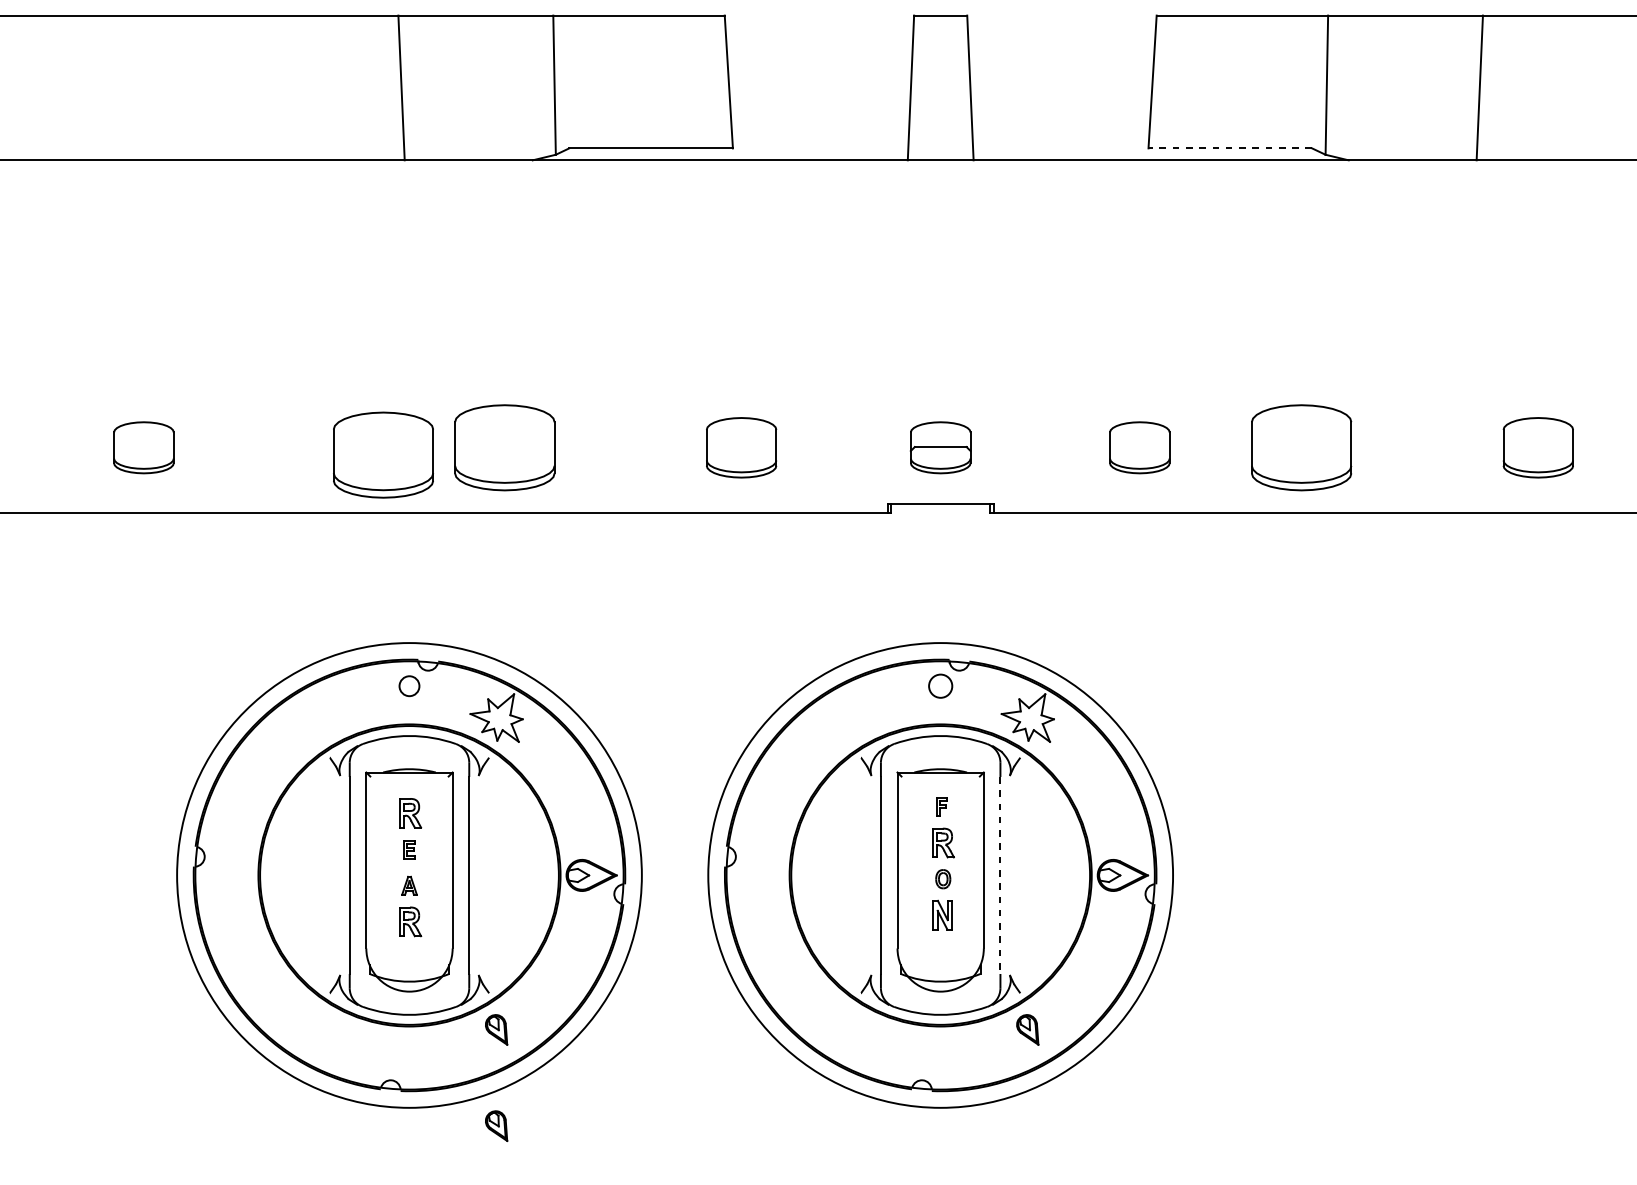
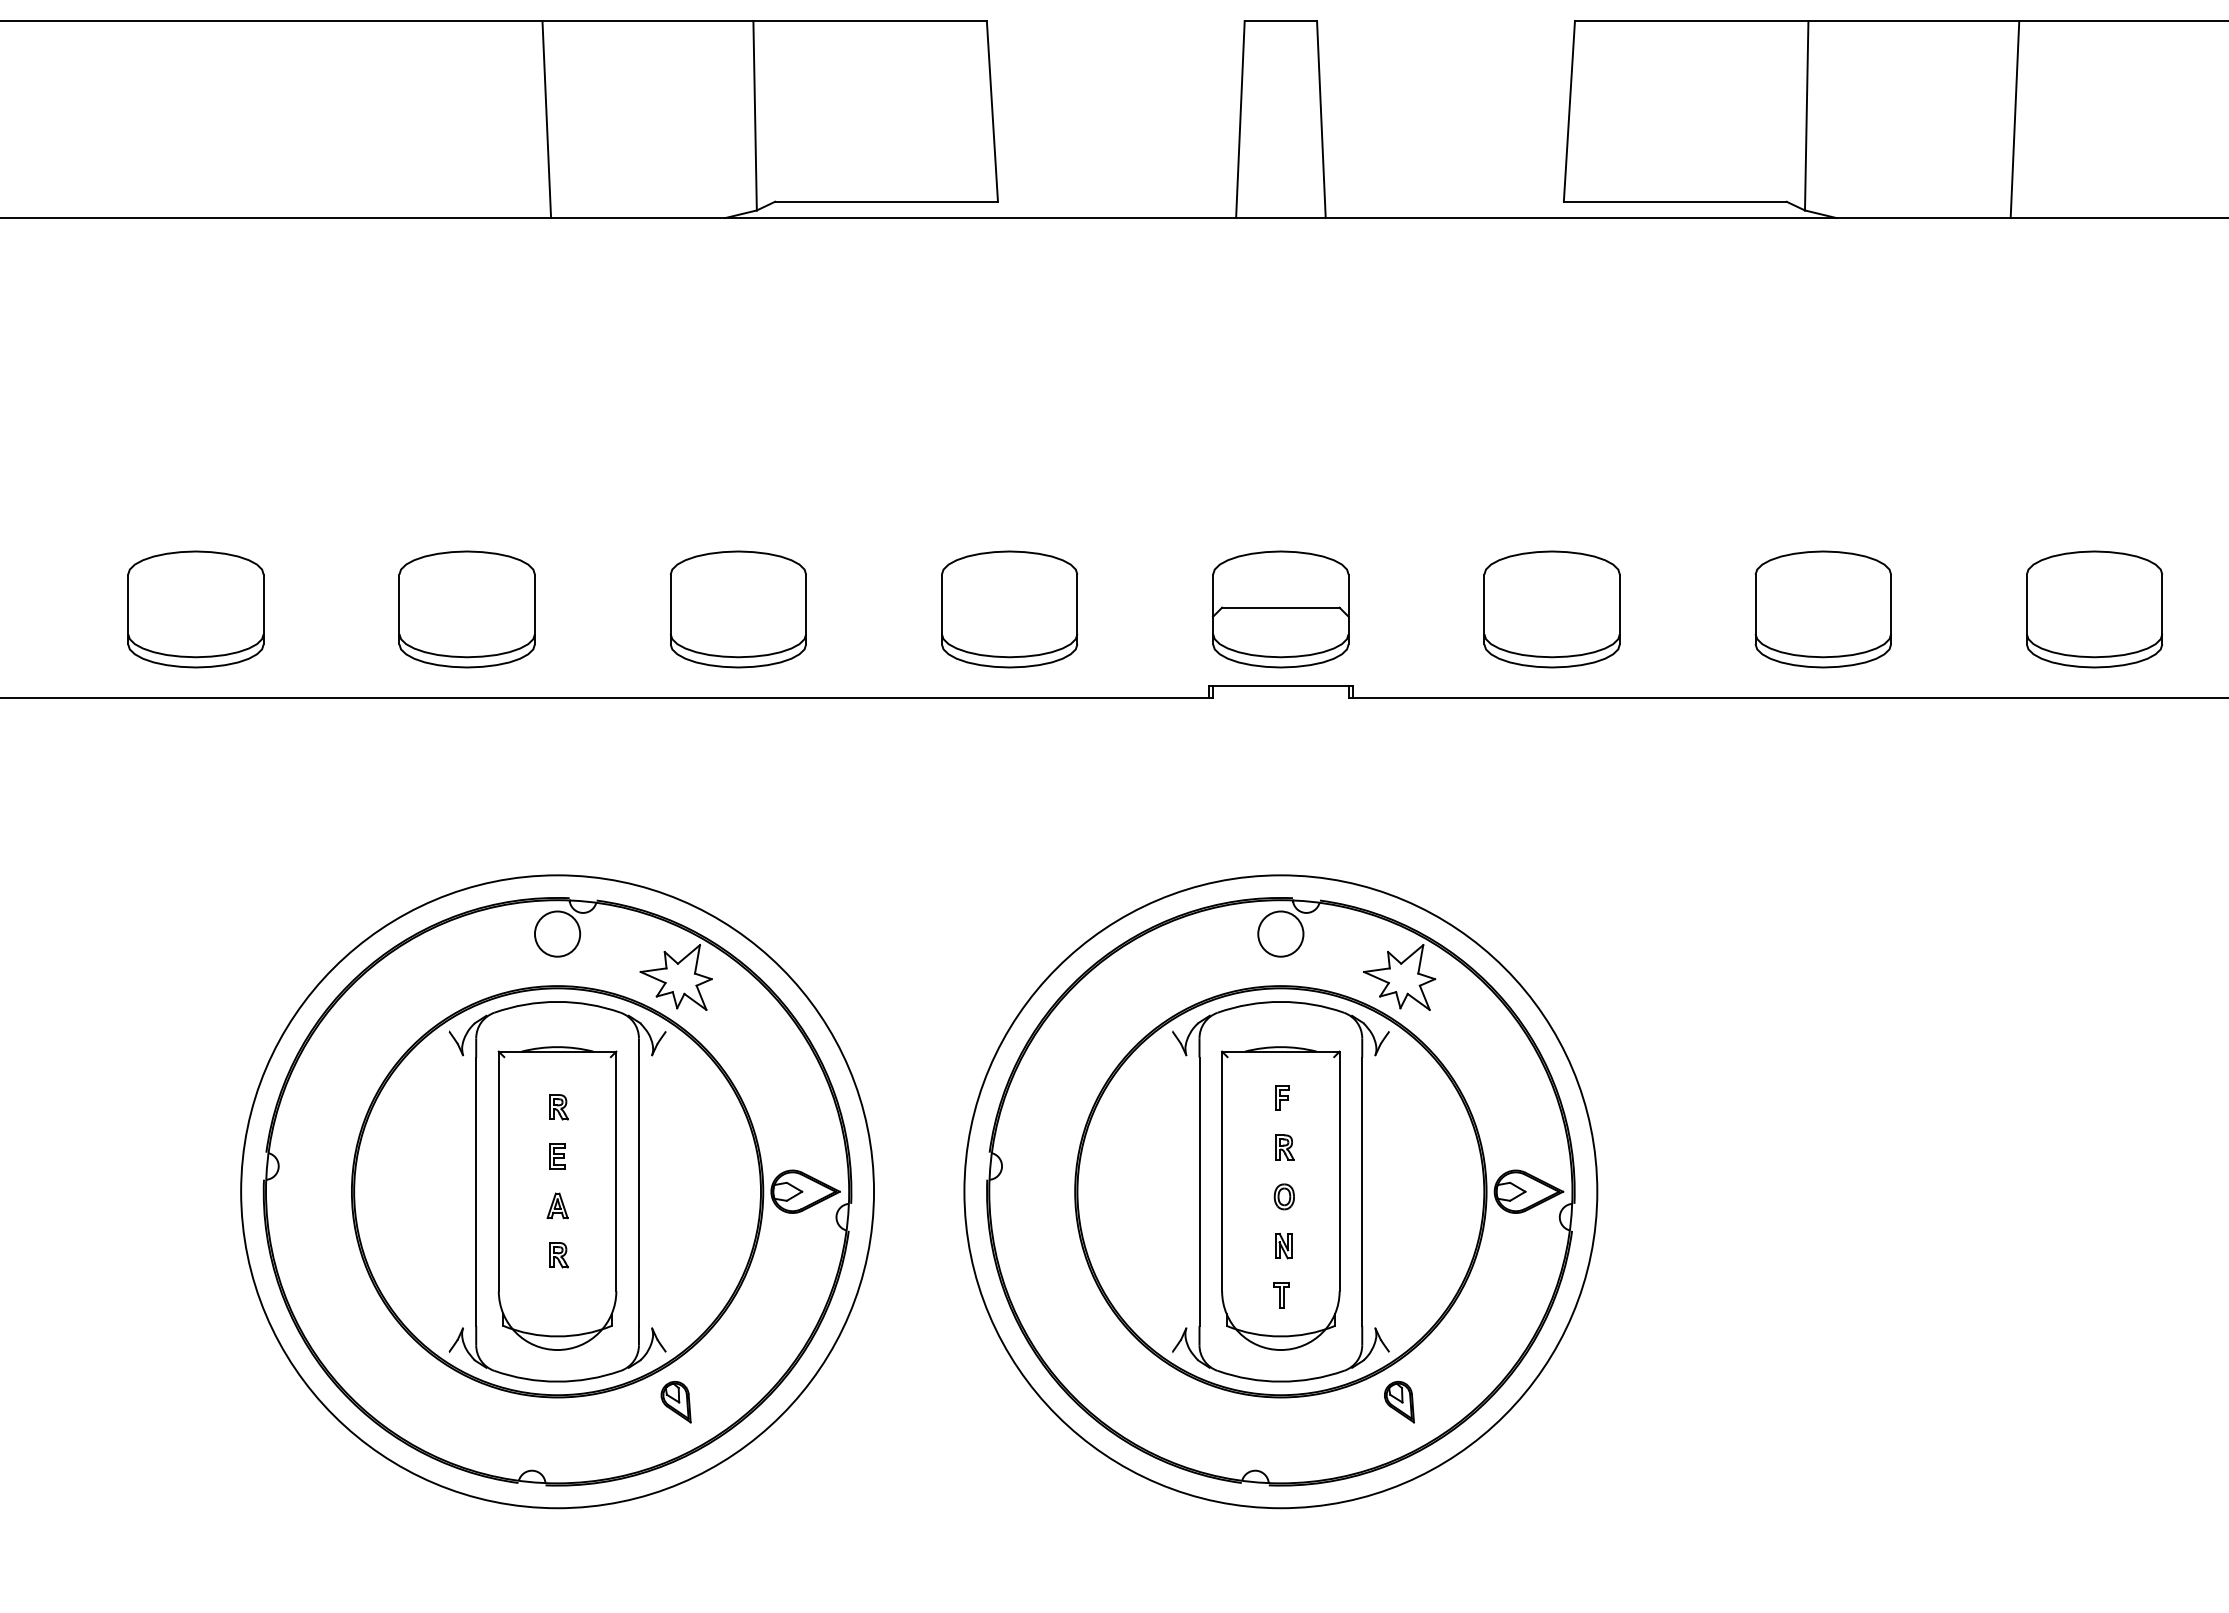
line: (1229, 148) -> (1674, 201), dashed -> solid
part: (143, 447) -> (195, 609), size x1.67
part: (504, 447) -> (737, 609), moved
part: (741, 447) -> (1009, 609), size x1.43
part: (940, 447) -> (1280, 609), size x1.67
part: (1139, 447) -> (1551, 609), size x1.67
part: (1301, 447) -> (1822, 609), moved
part: (1538, 447) -> (2094, 609), size x1.43
part: (383, 455) -> (466, 609), moved
circle: (409, 685) -> (557, 933), size x1.67
circle: (940, 685) -> (1280, 933), size x1.43
part: (410, 813) -> (558, 1107), size x0.62
part: (943, 842) -> (1284, 1147), size x0.62
line: (1000, 875) -> (1362, 1192), dashed -> solid
part: (942, 915) -> (1283, 1246), size x0.62
part: (410, 922) -> (558, 1255), size x0.62
part: (941, 951) -> (1281, 1295), added
part: (496, 1126) -> (675, 1533), removed

